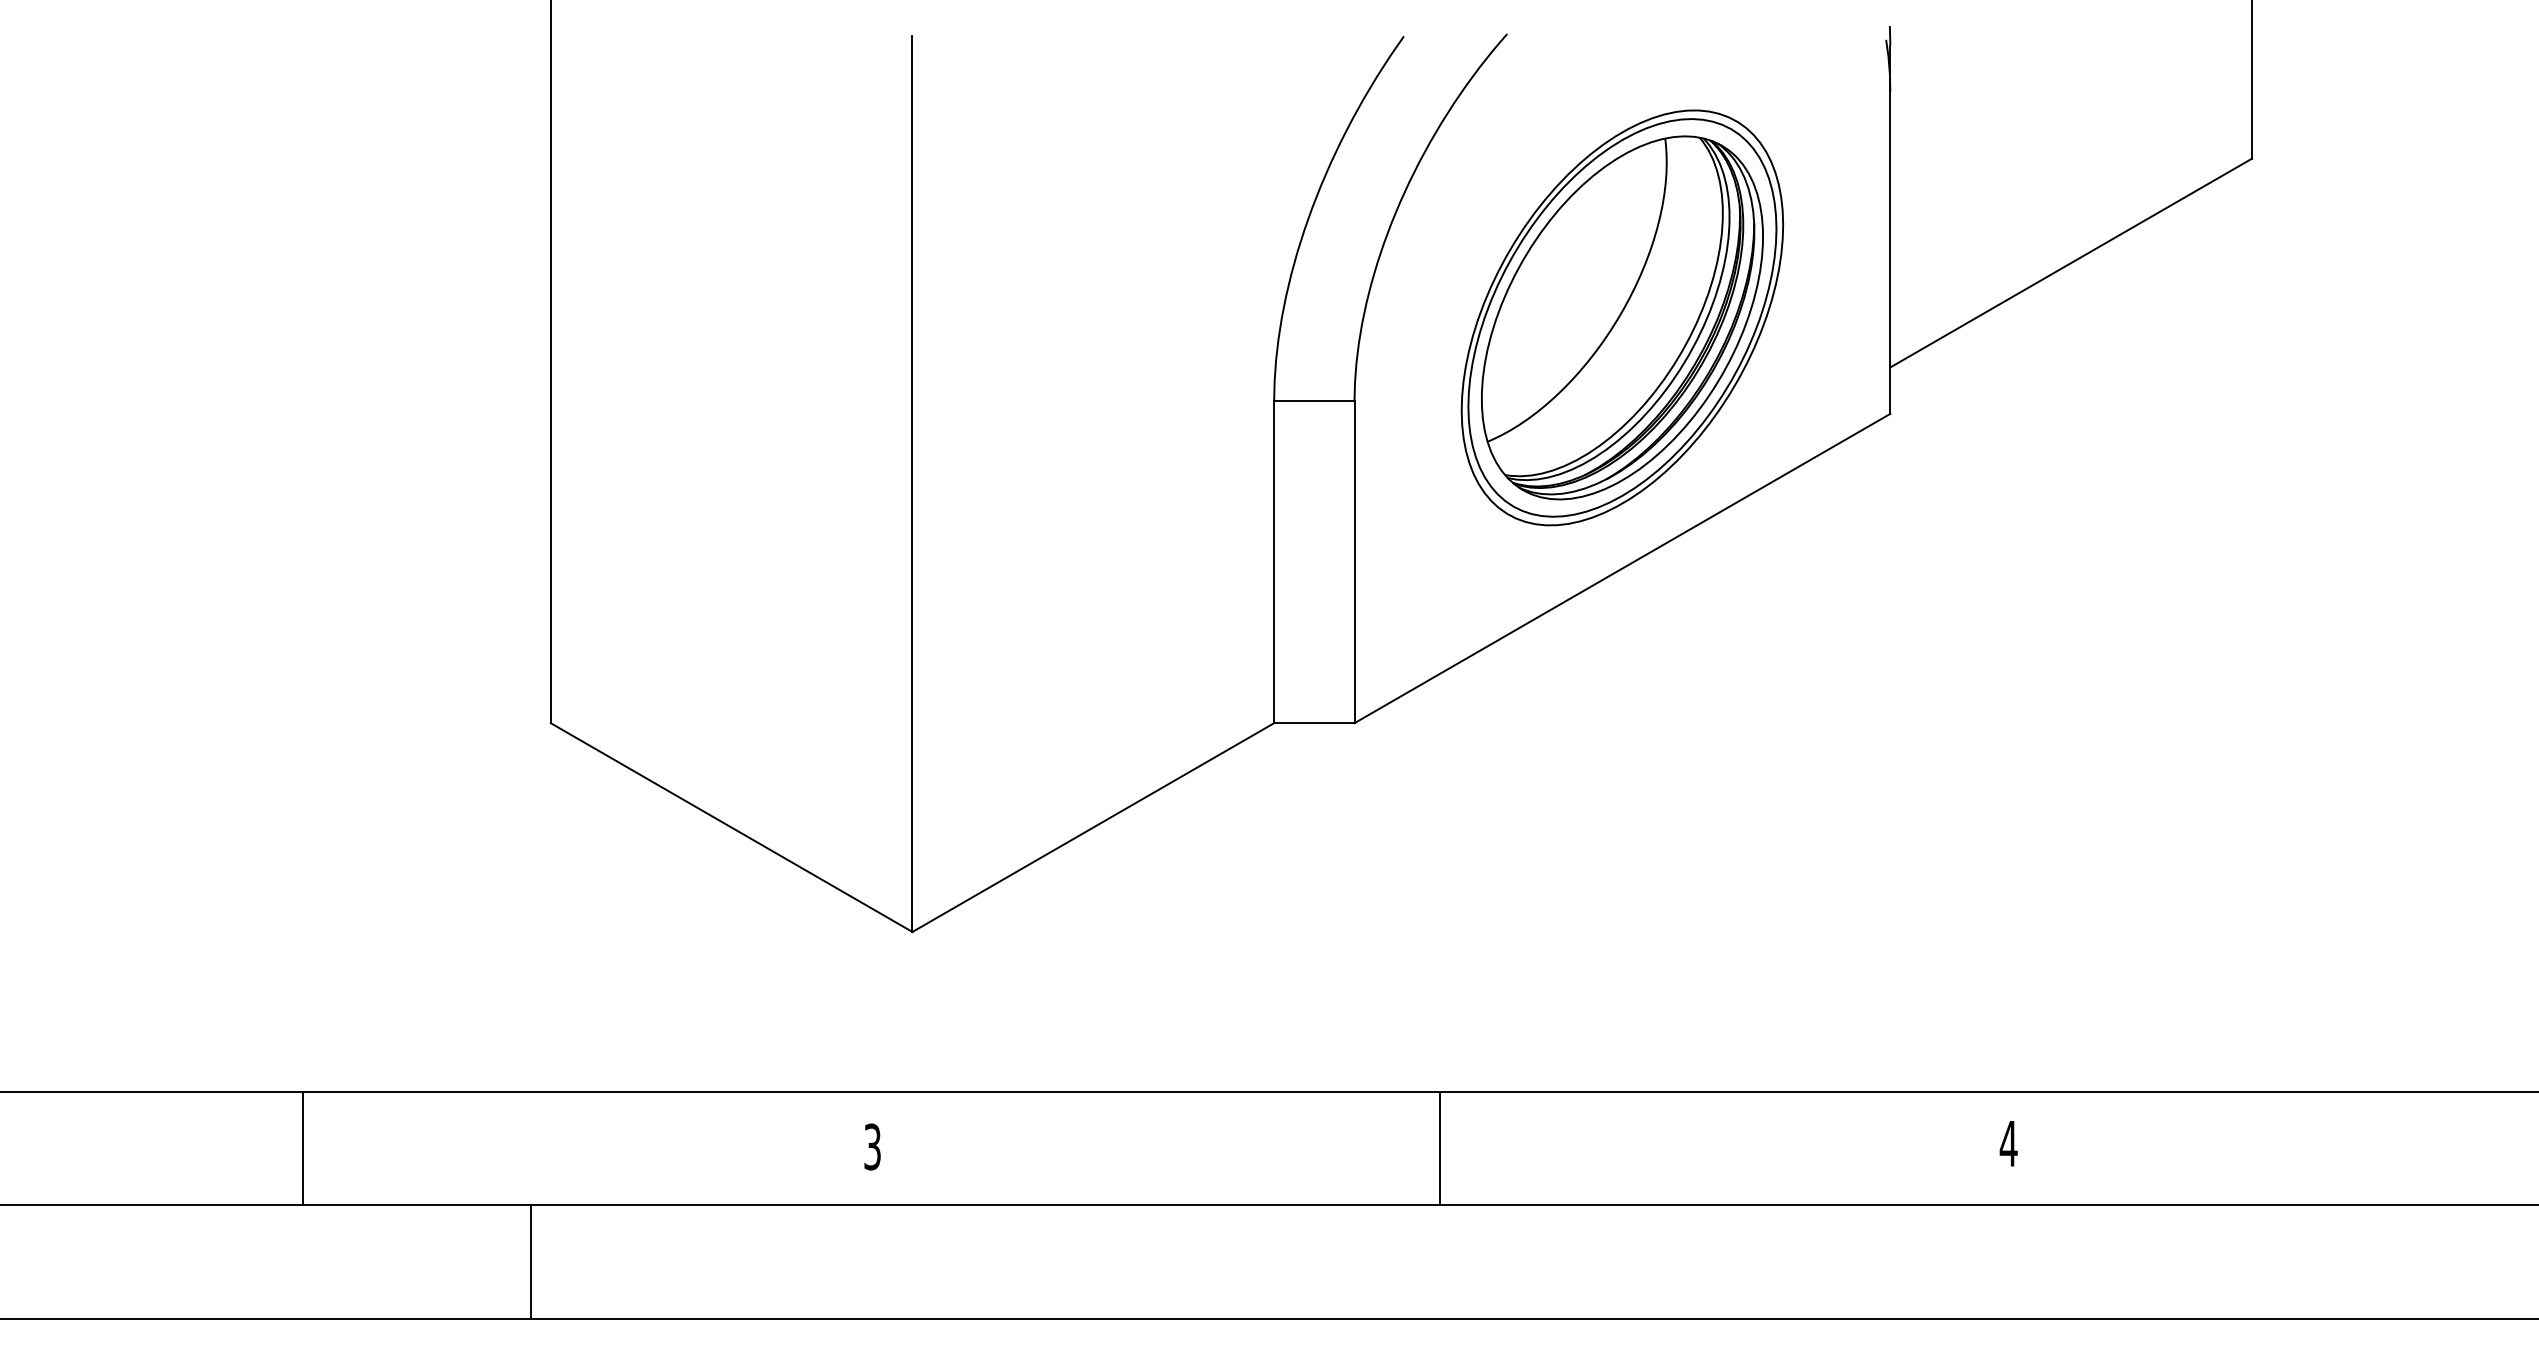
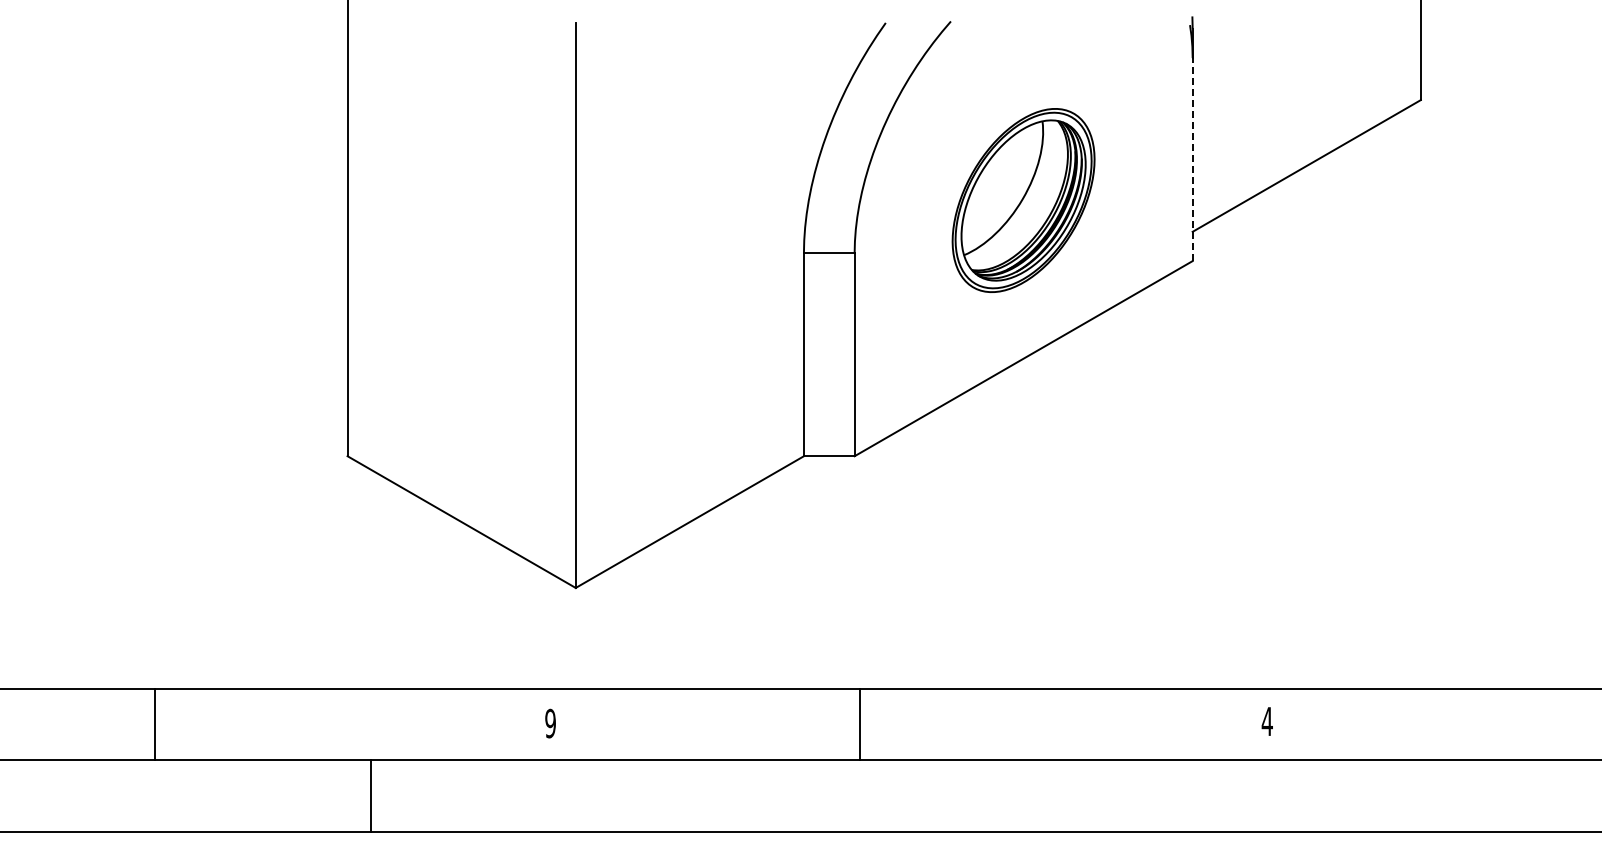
line: (1890, 252) -> (1192, 159), solid -> dashed
part: (1622, 317) -> (1023, 200), size x0.7
text: (872, 1146) -> (550, 723), 3 -> 9
line: (303, 1148) -> (155, 724), moved
line: (1439, 1148) -> (859, 724), moved
line: (530, 1262) -> (370, 796), moved

